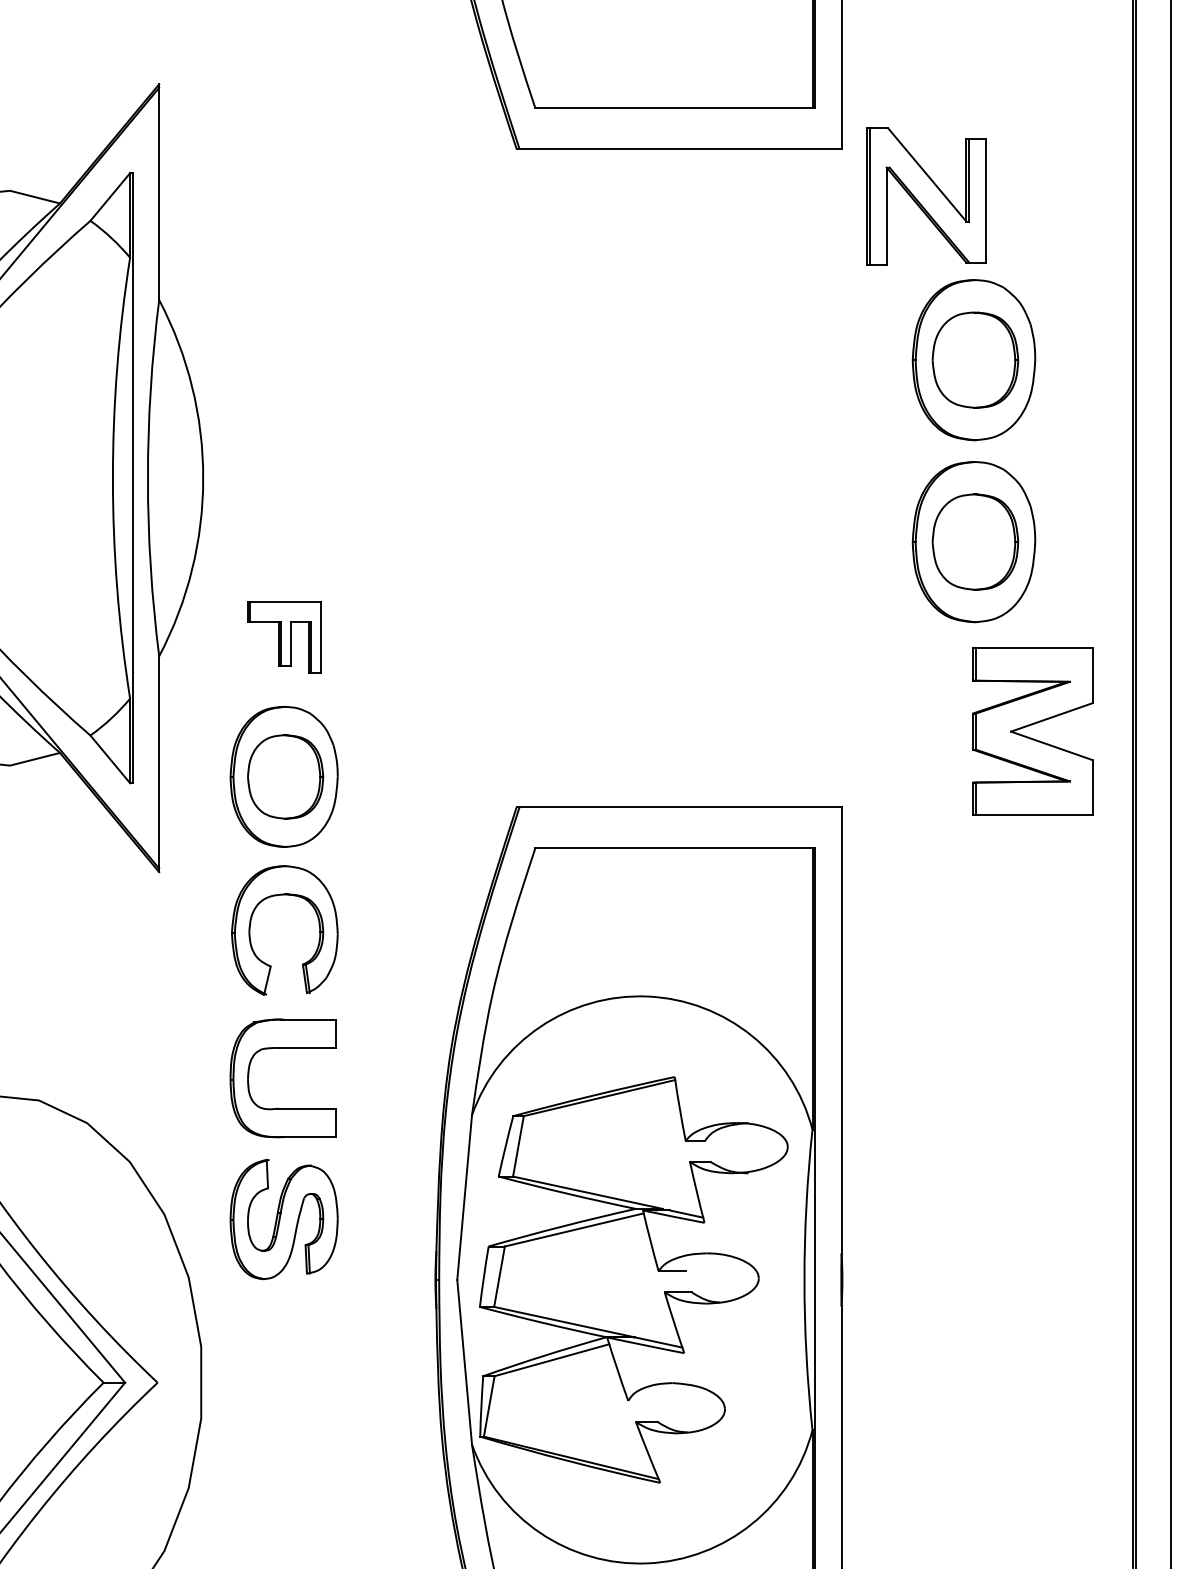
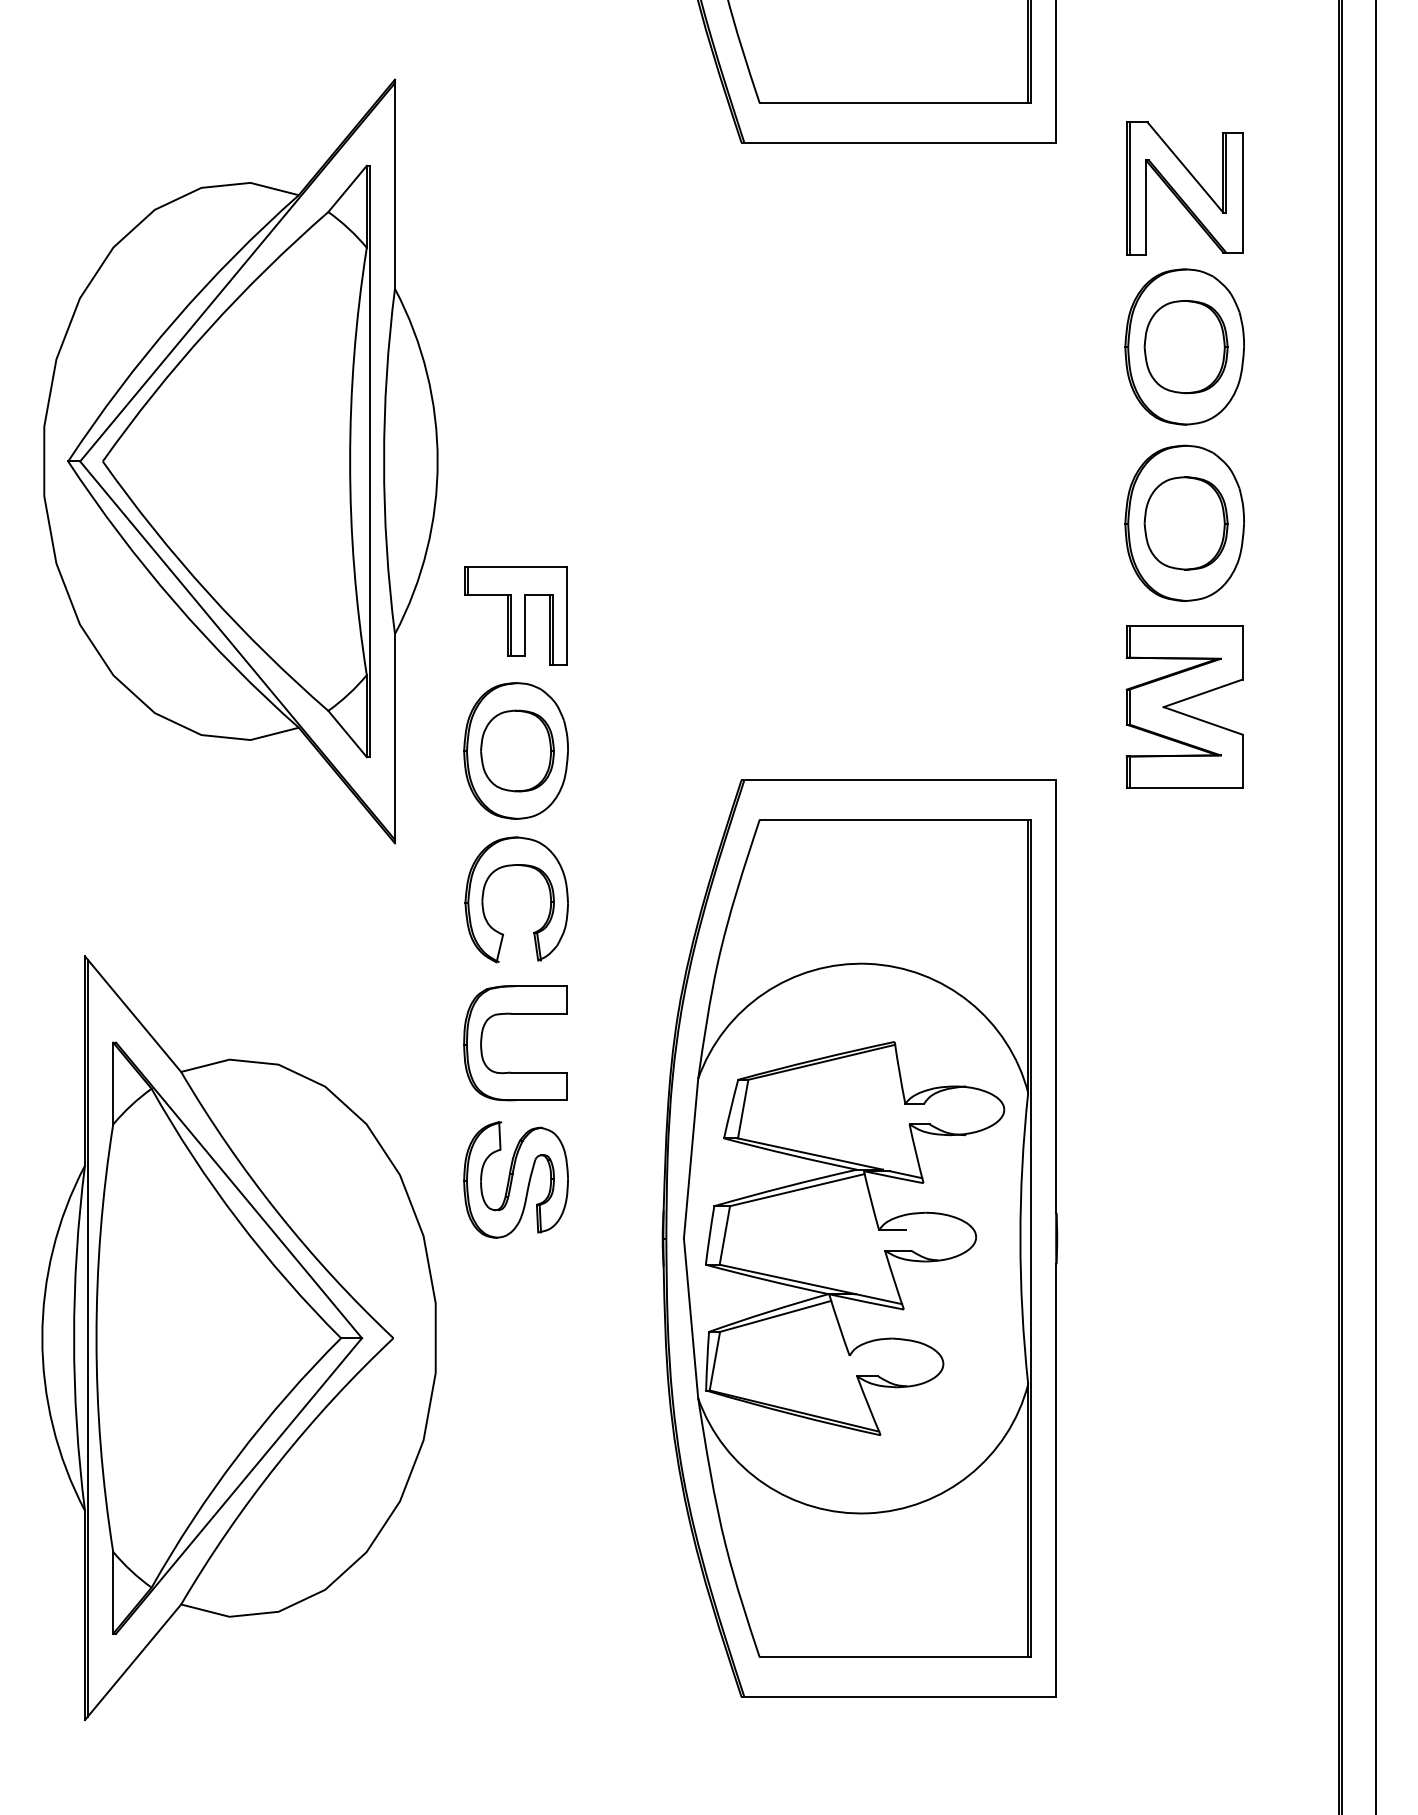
part: (926, 196) -> (1184, 188), moved
part: (283, 637) -> (515, 615), size x1.43
part: (1032, 730) -> (1184, 706), moved

